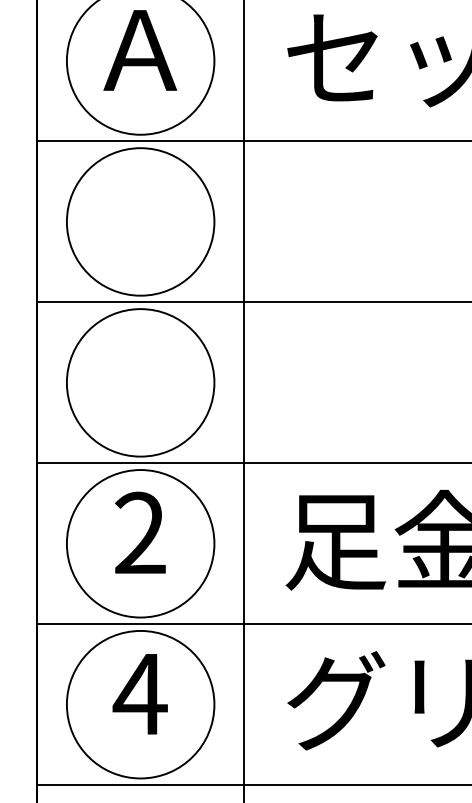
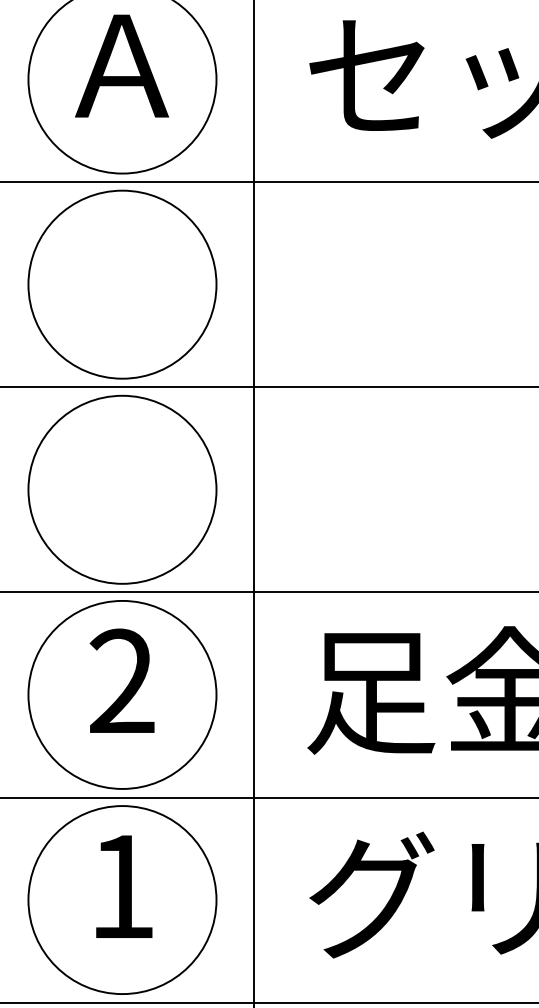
text: (139, 694) -> (120, 887), 4 -> 1

